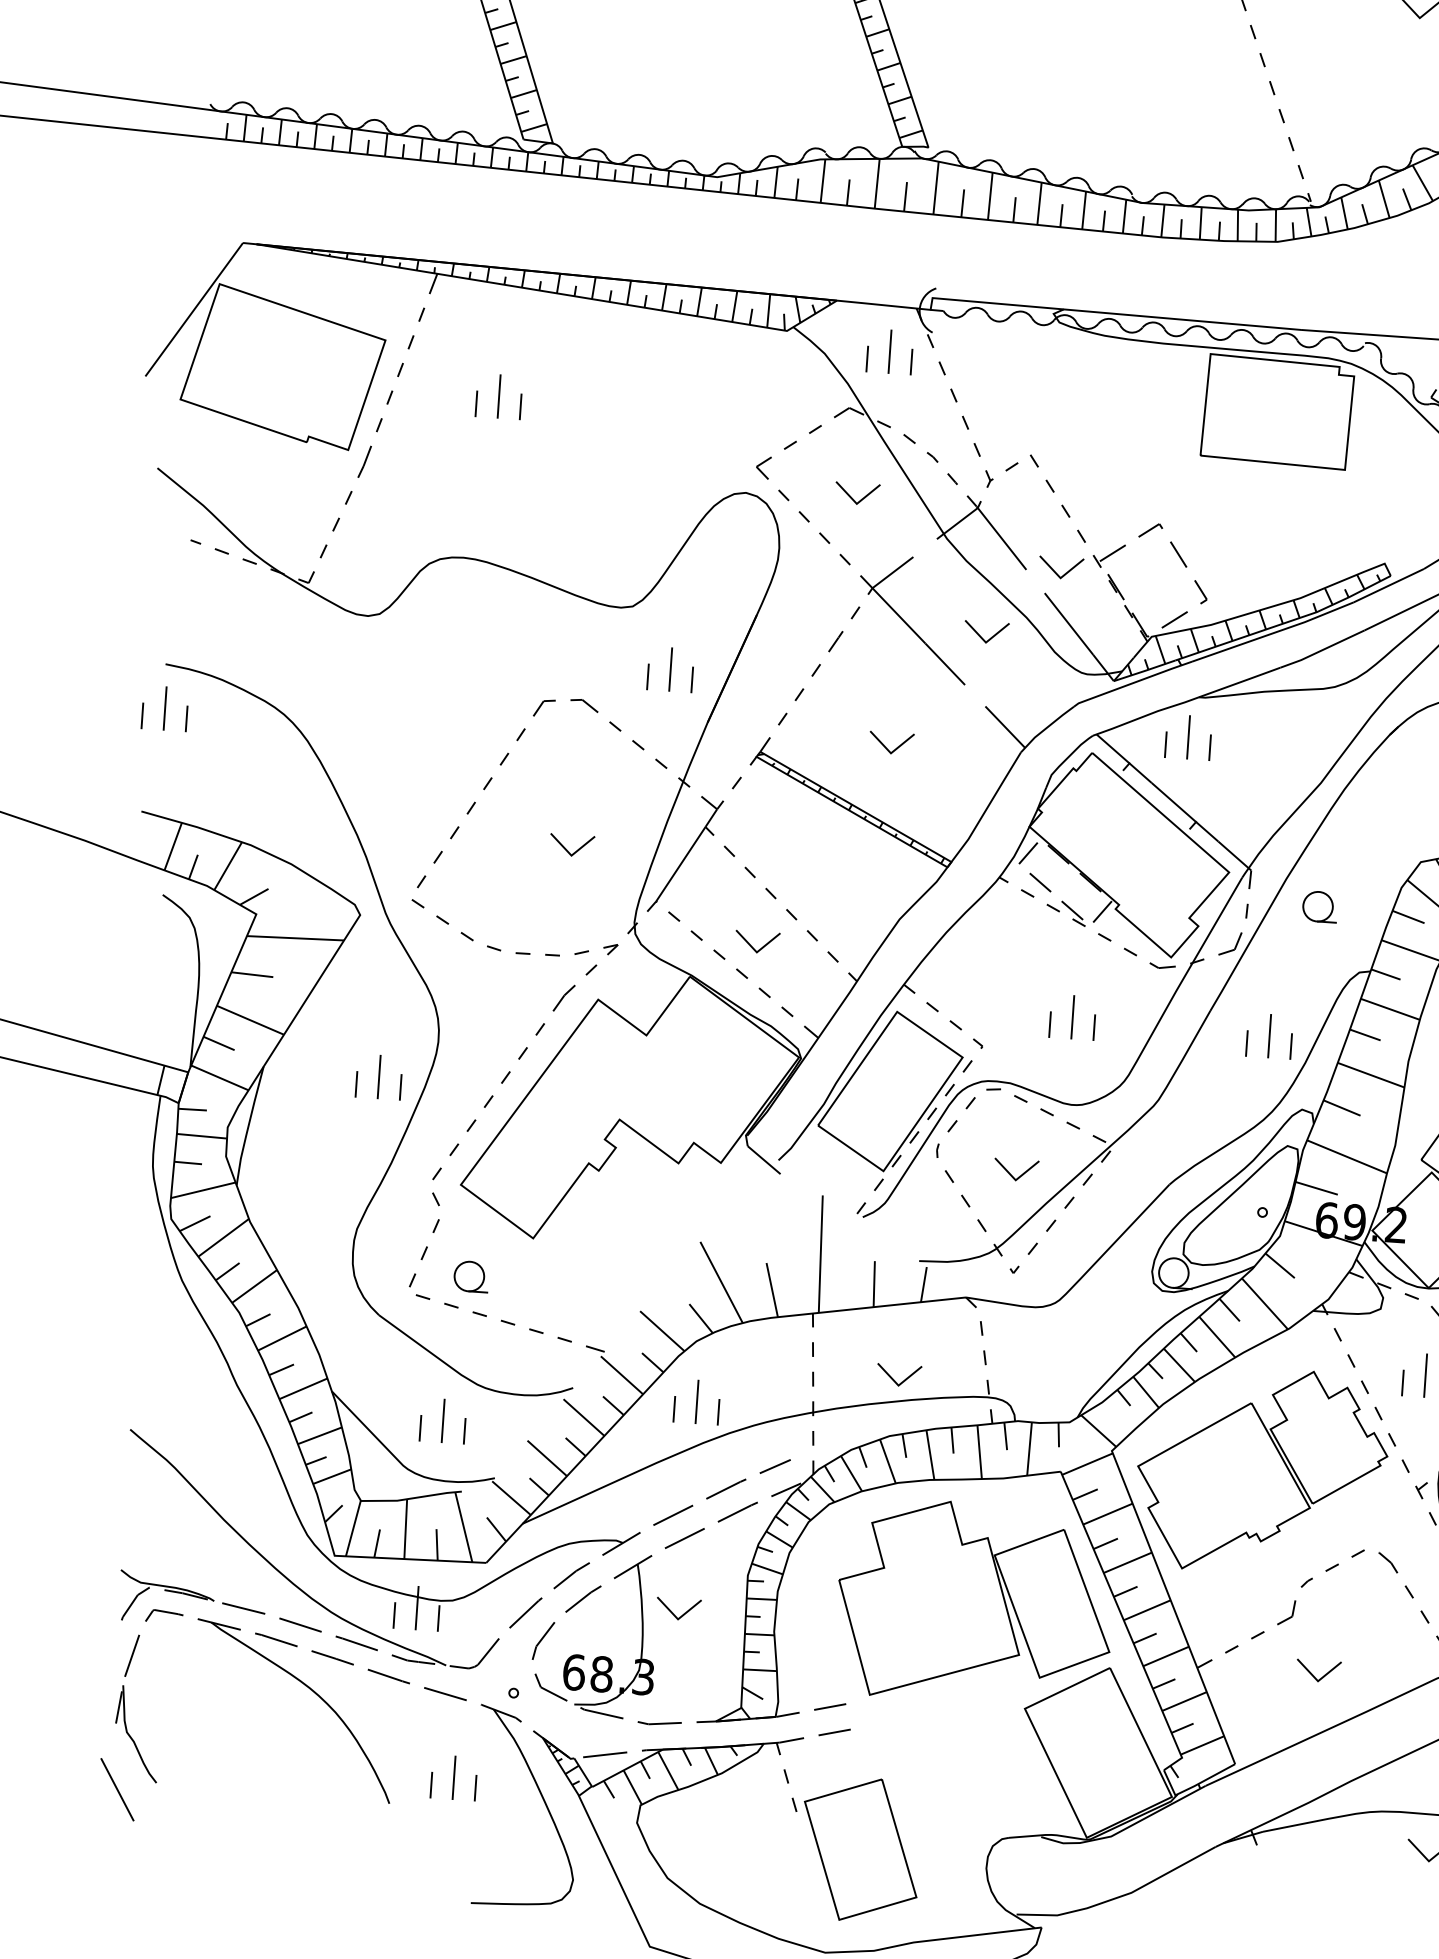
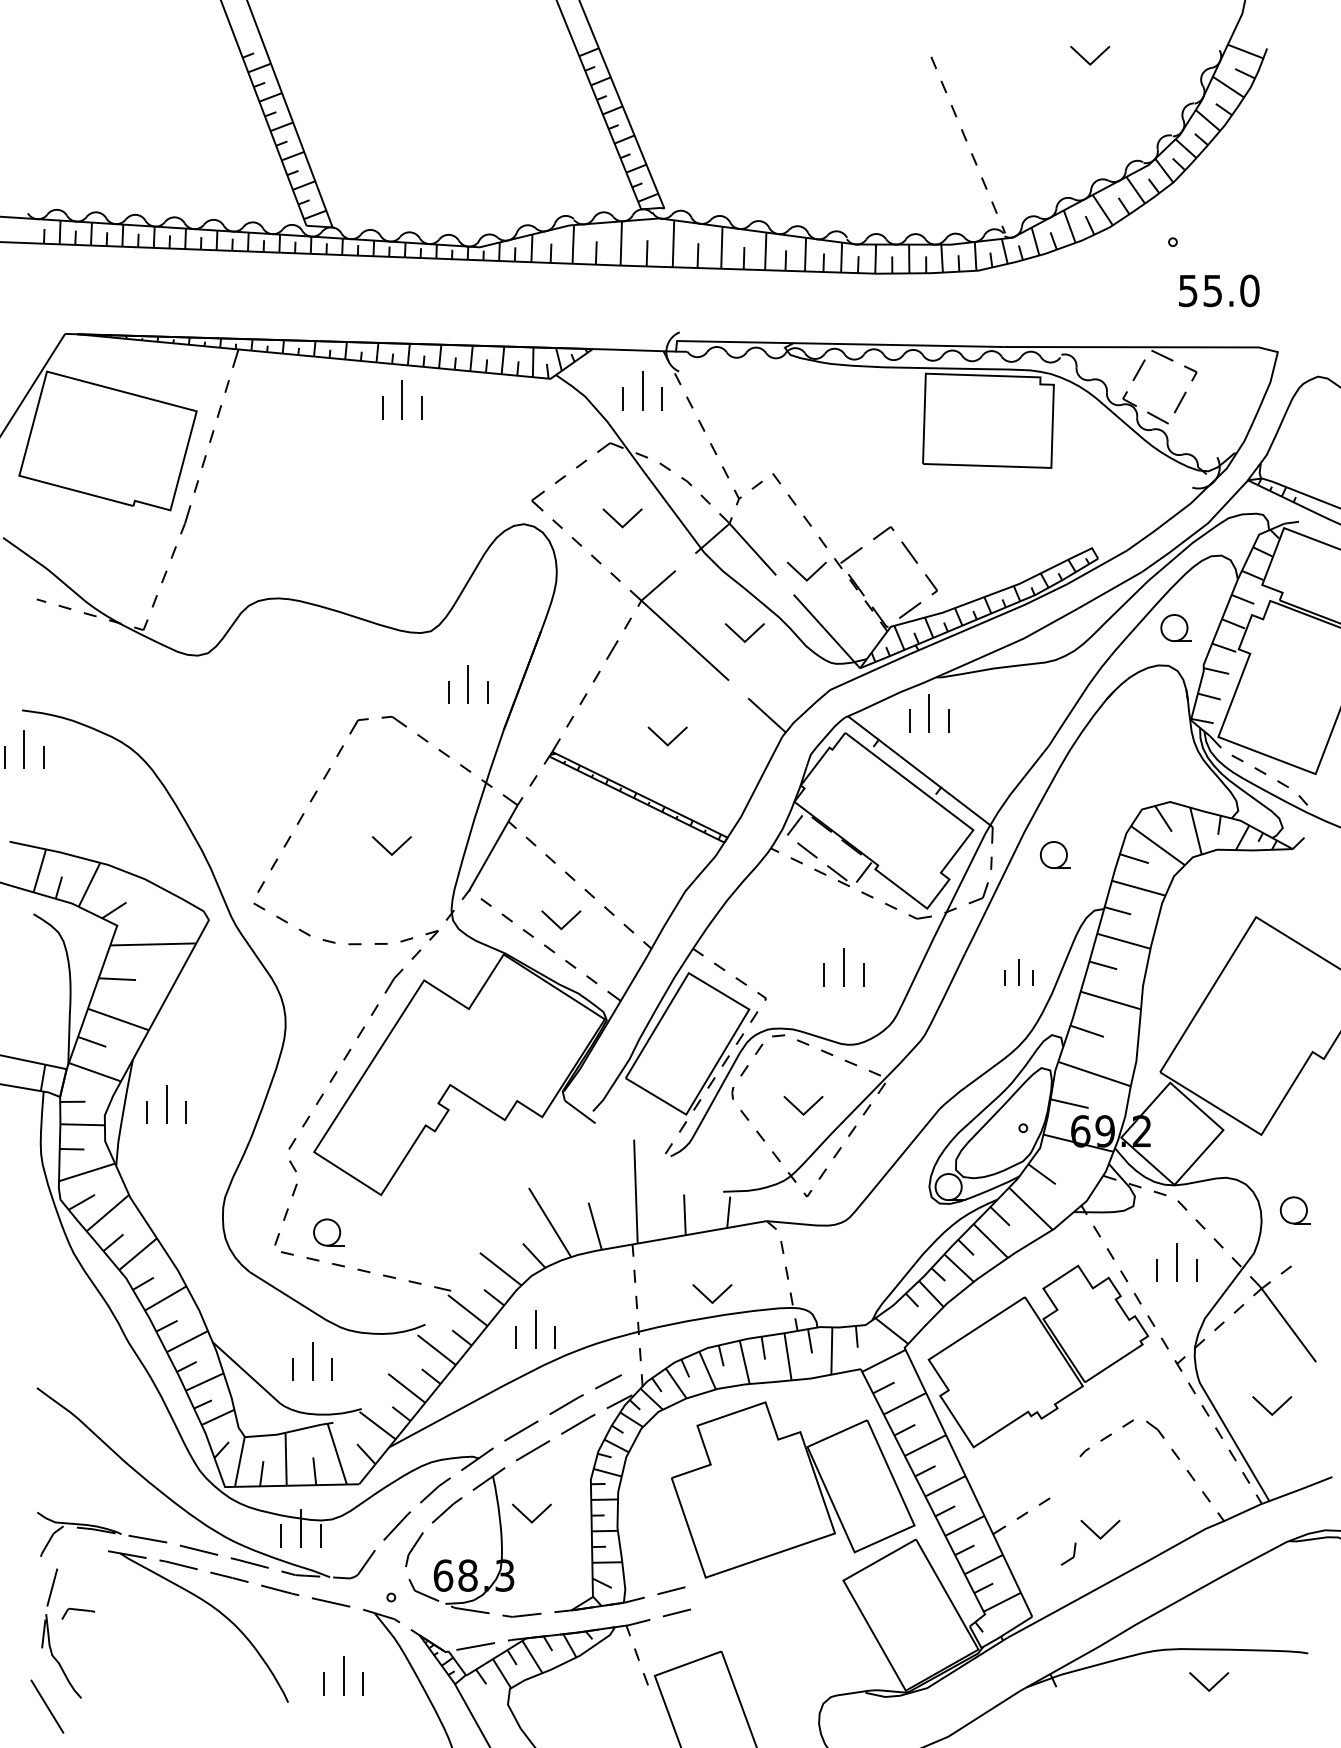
part: (499, 395) -> (402, 399), moved
part: (1269, 1036) -> (1018, 972), size x0.7
part: (379, 1076) -> (166, 1104), moved
part: (1286, 1612) -> (1068, 1553), moved
part: (164, 1616) -> (78, 1613), moved

